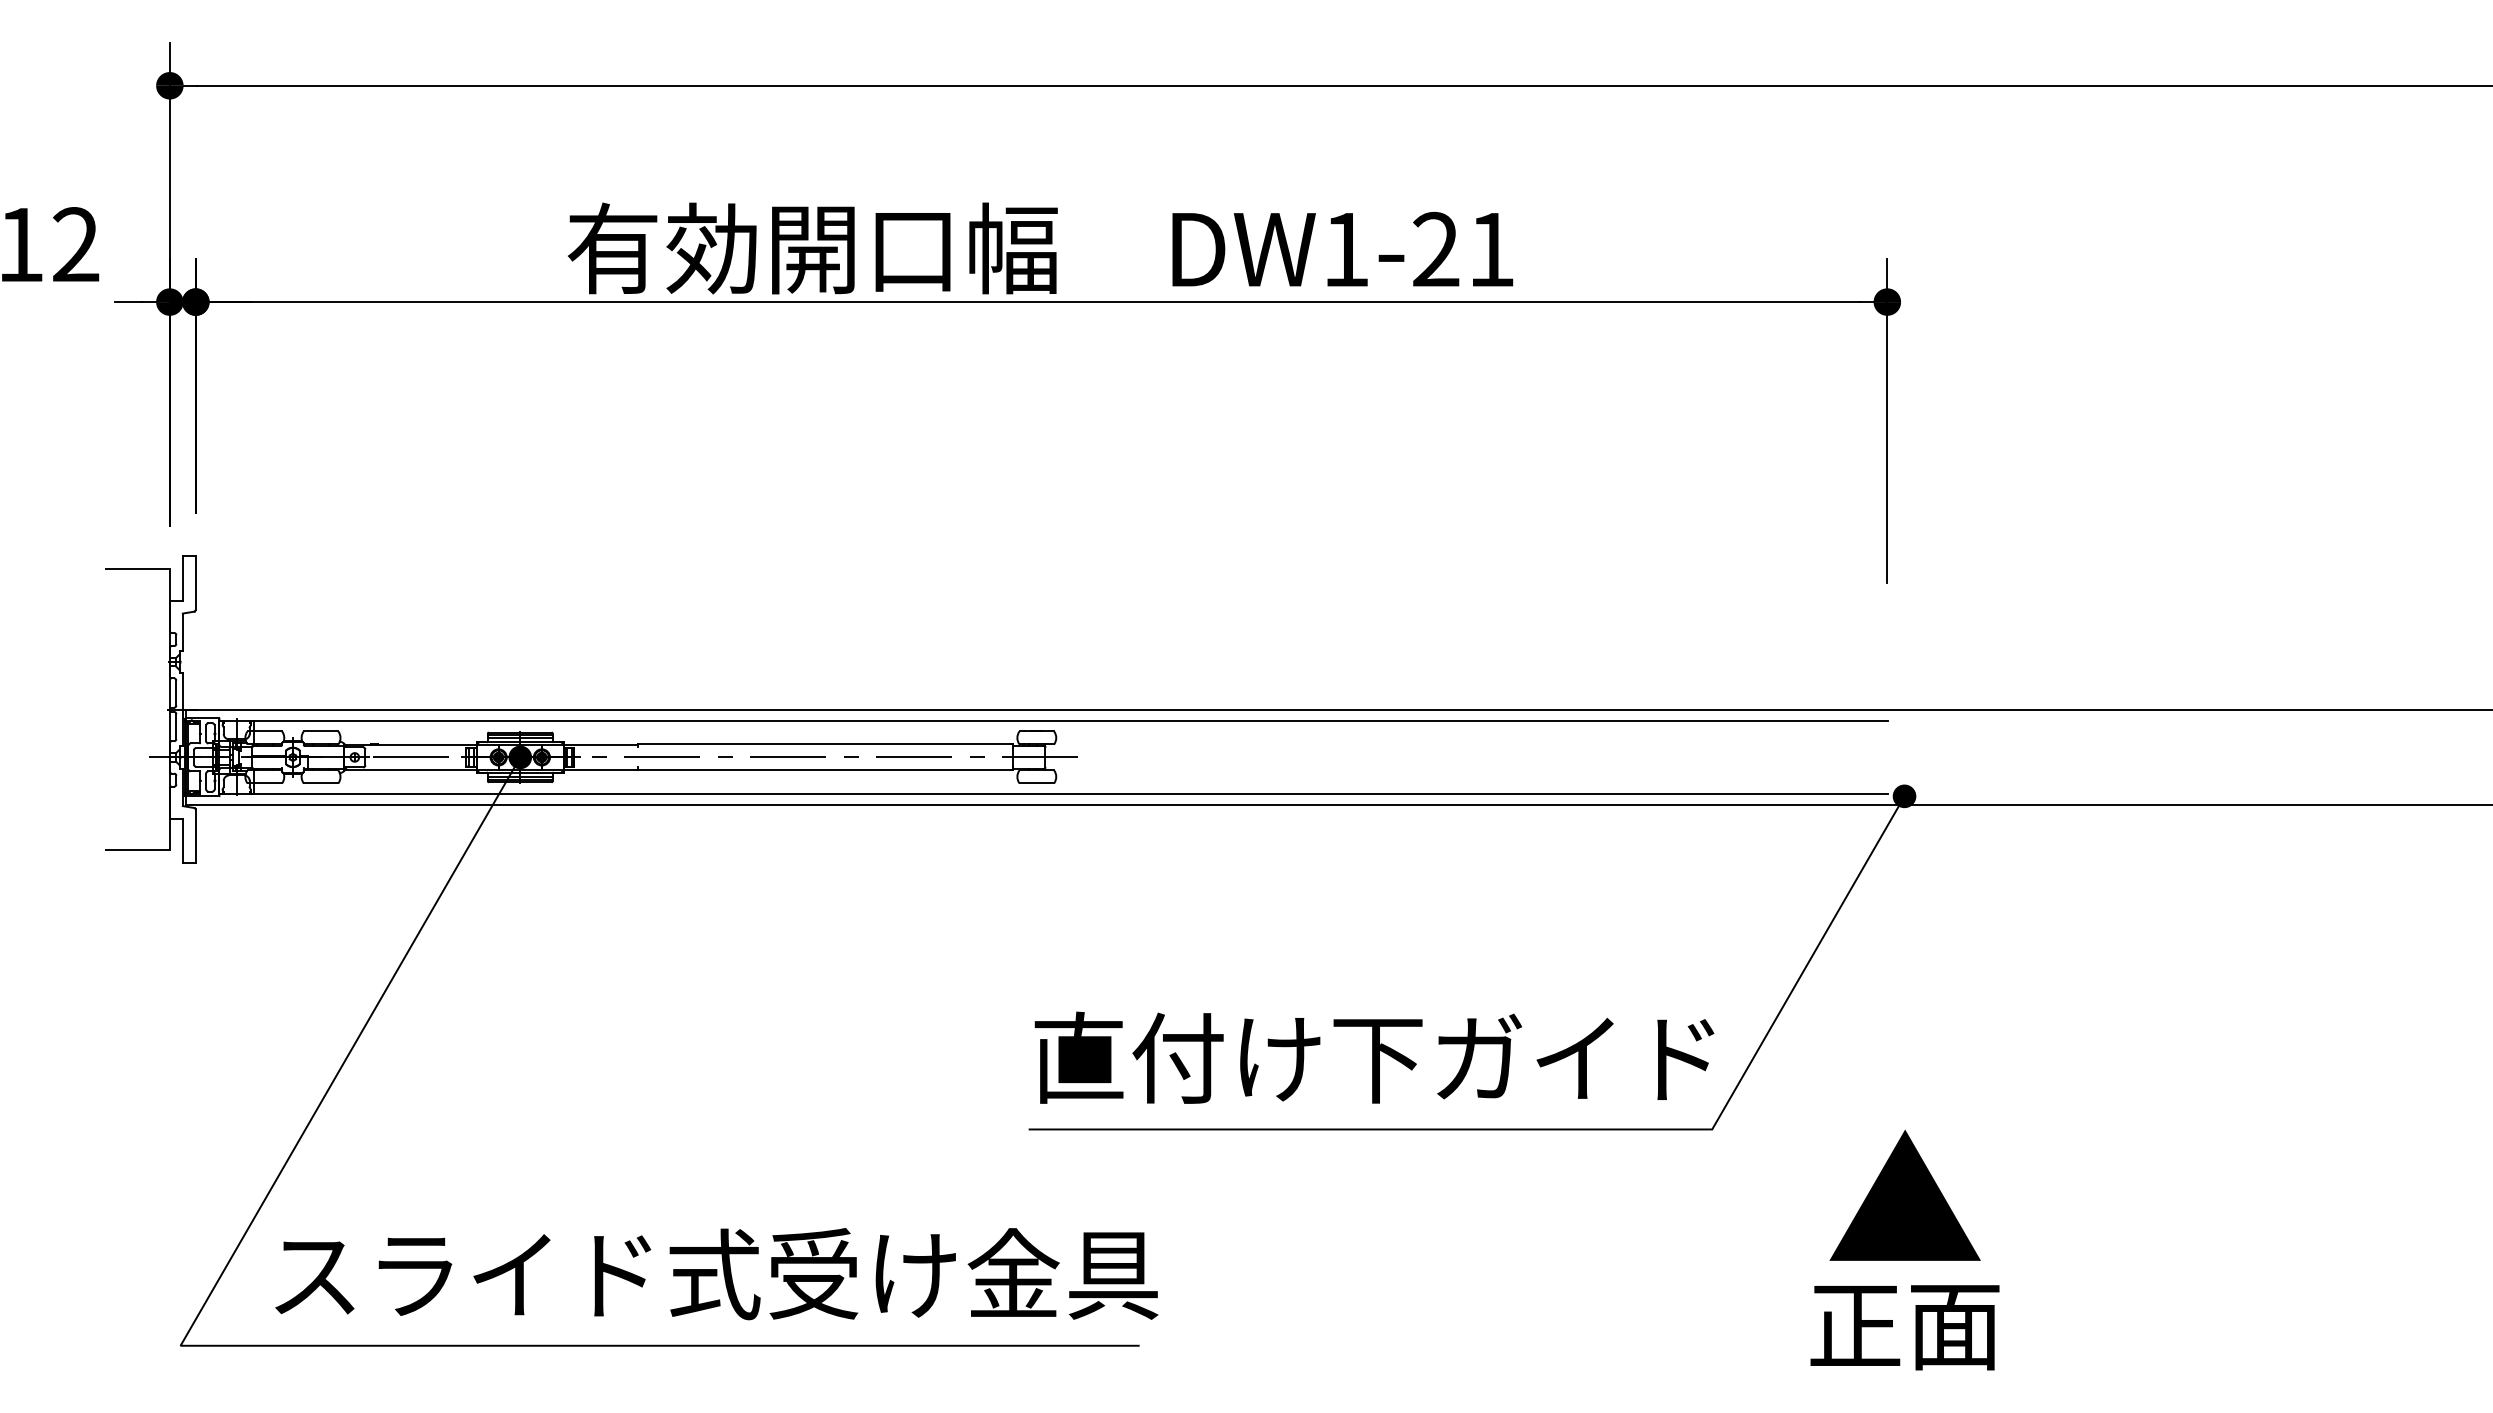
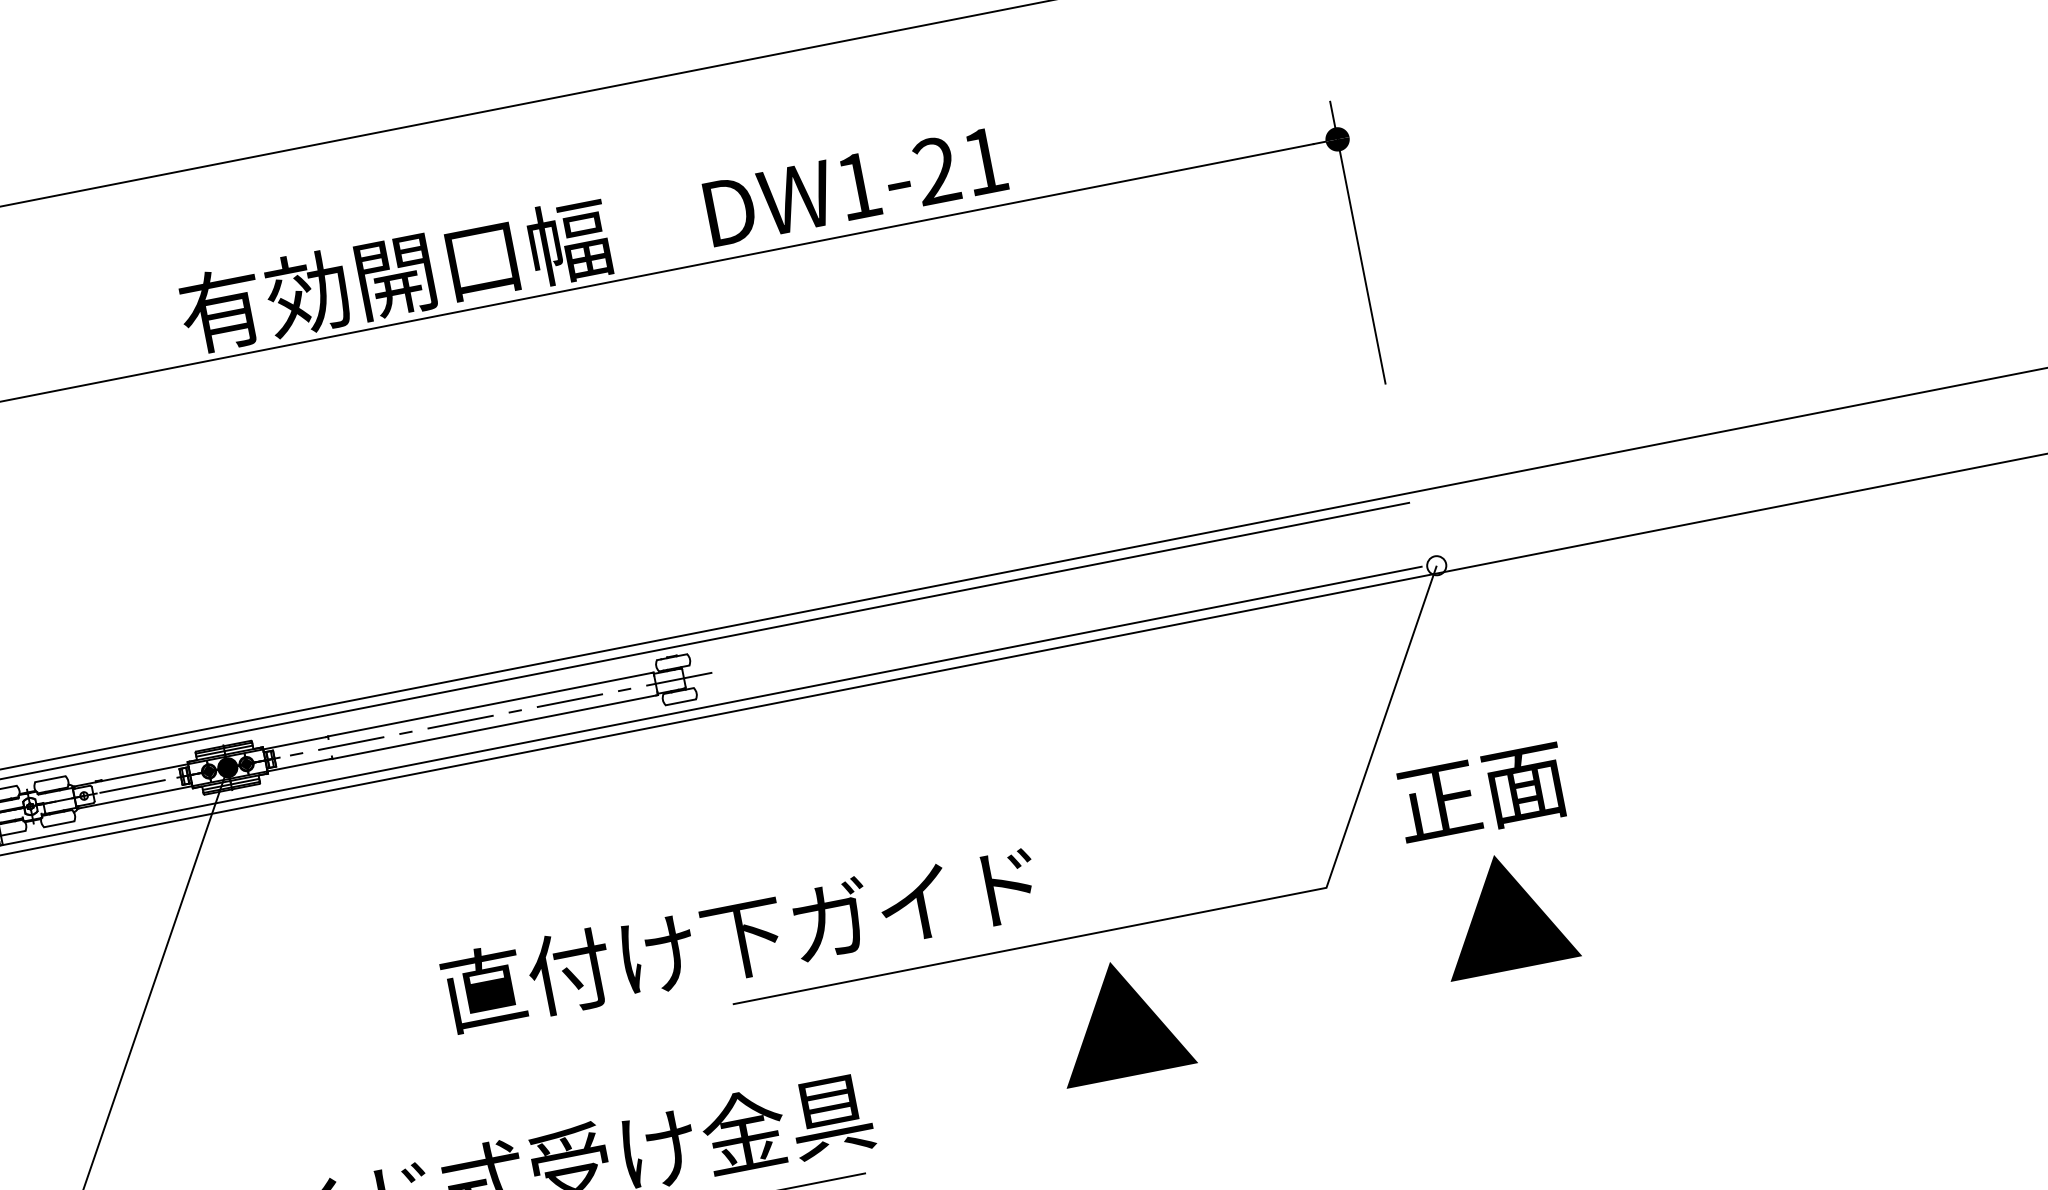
fill: (1904, 796) -> (1436, 565), removed
text: (1374, 1057) -> (740, 937), moved
part: (1455, 1229) -> (1120, 1018), added
text: (1904, 1327) -> (1481, 794), moved

